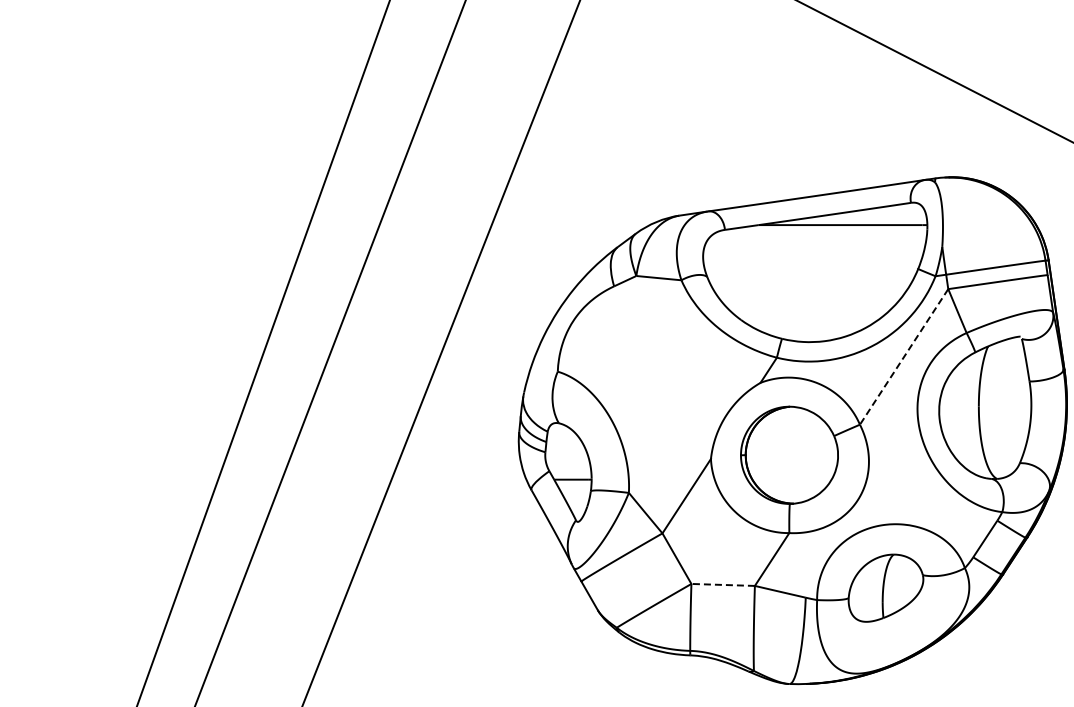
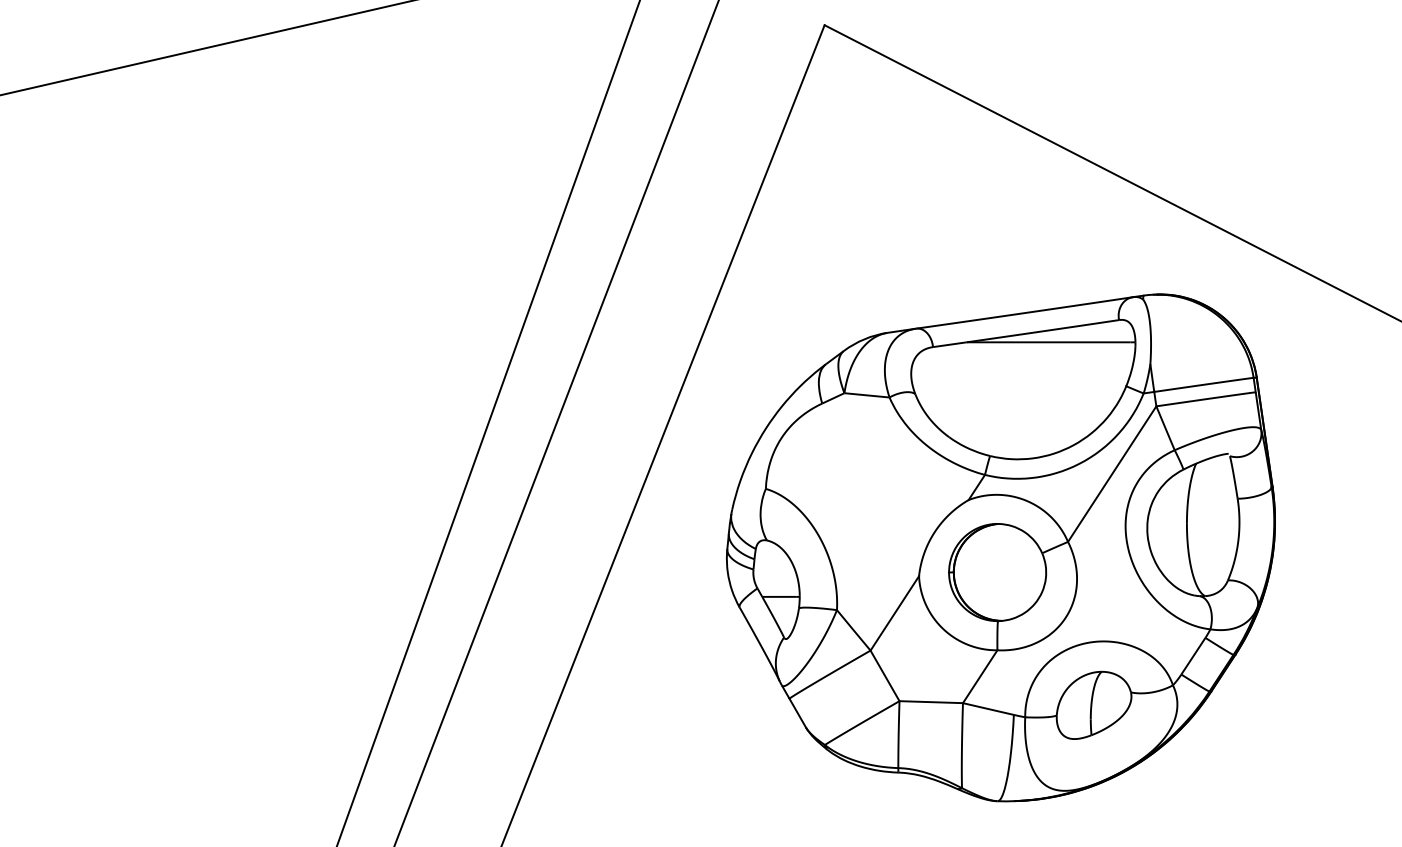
line: (904, 357) -> (1112, 474), dashed -> solid
line: (723, 585) -> (931, 702), dashed -> solid

